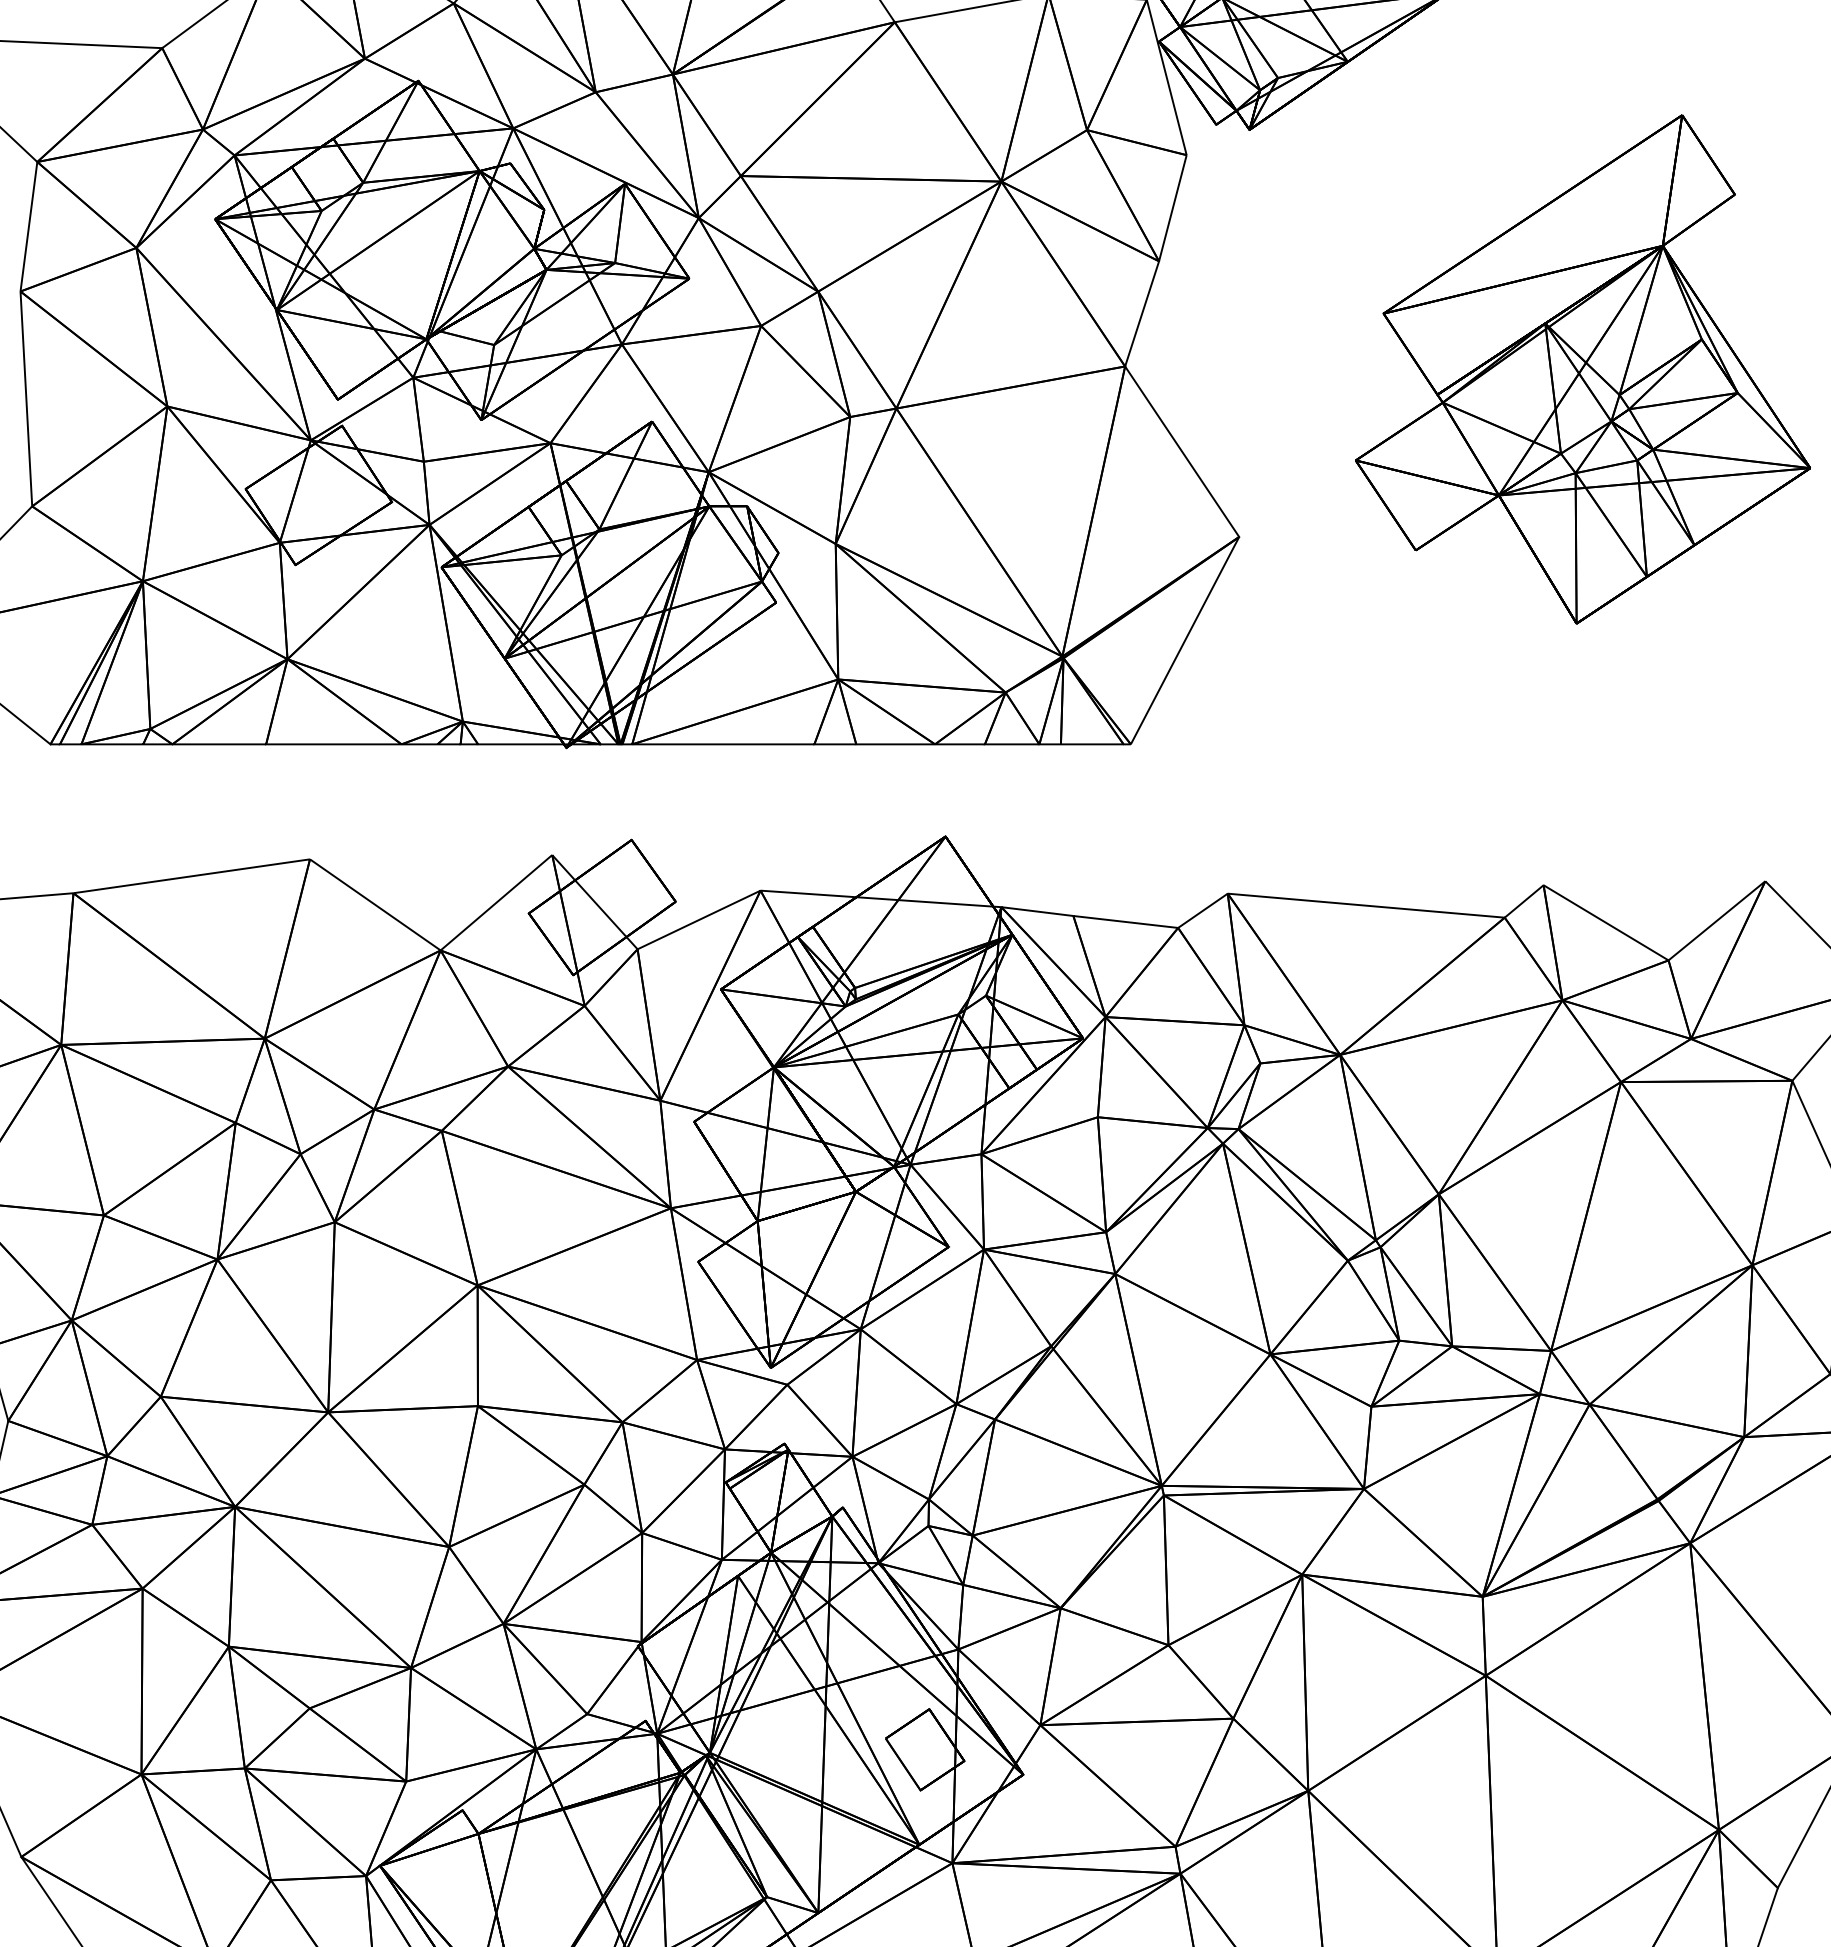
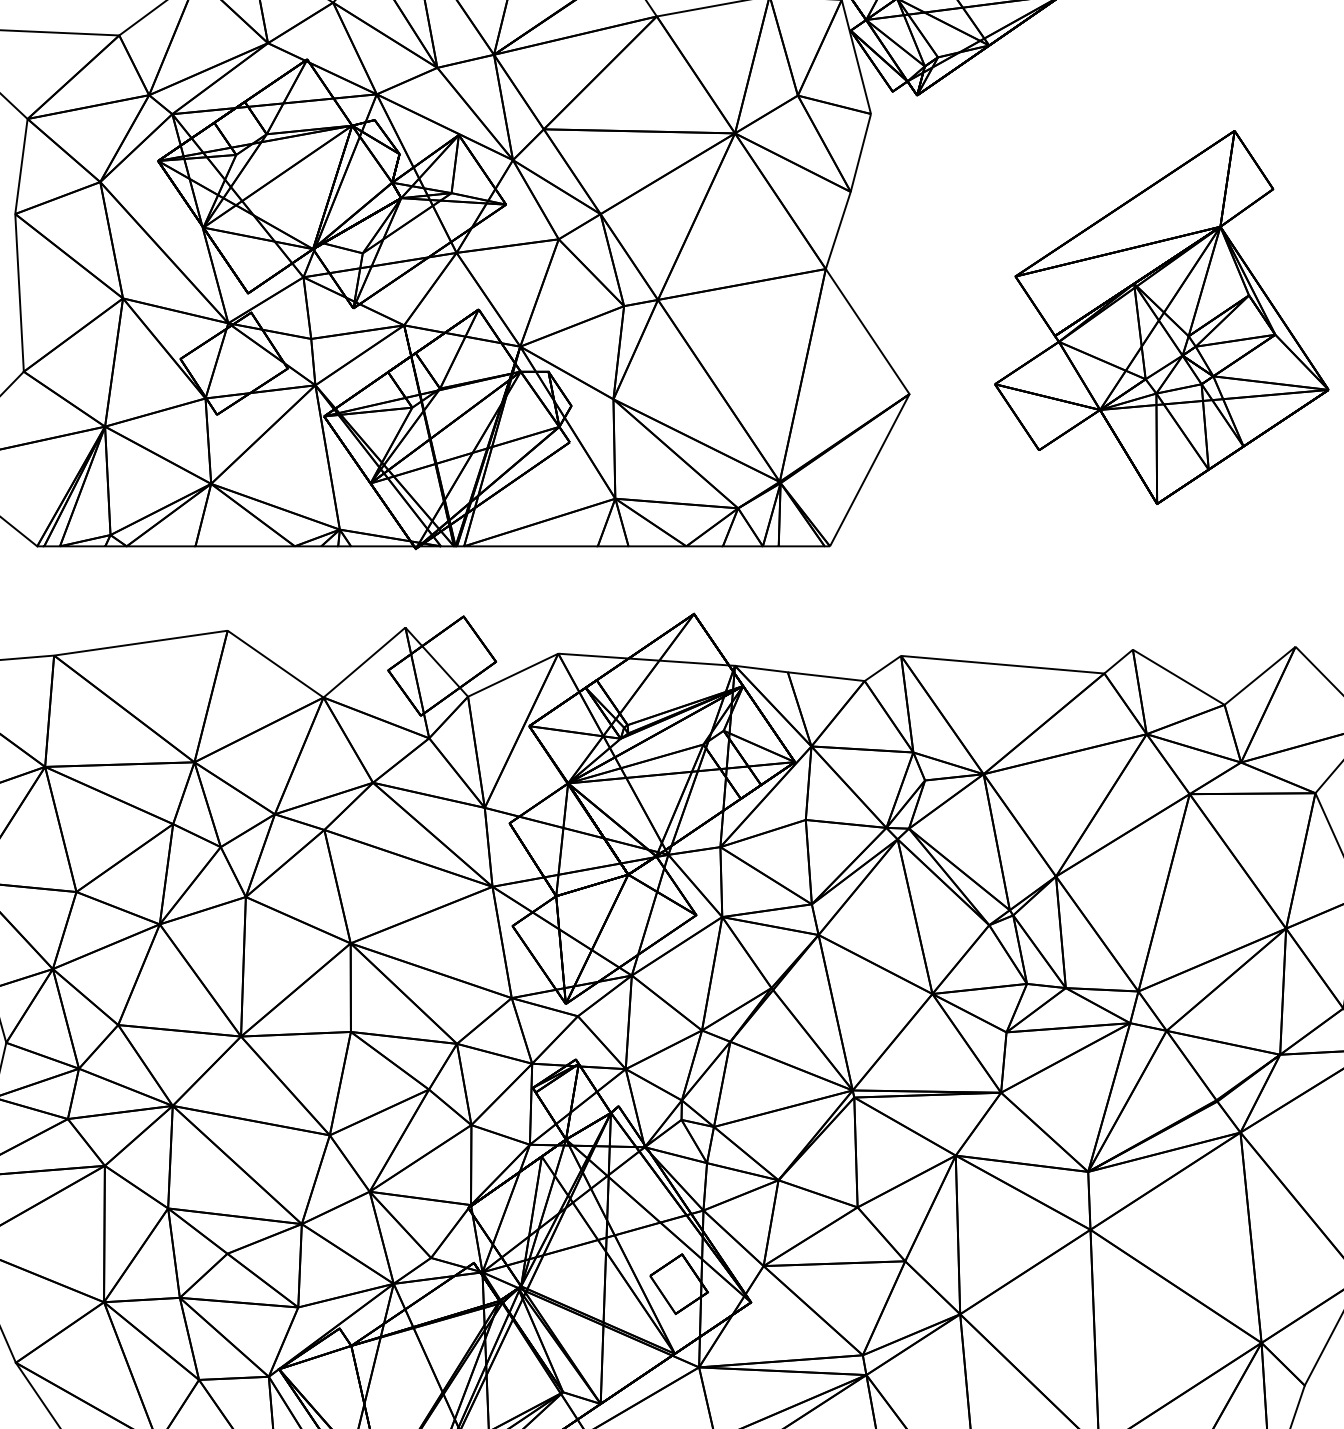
part: (1582, 369) -> (1161, 317), moved

